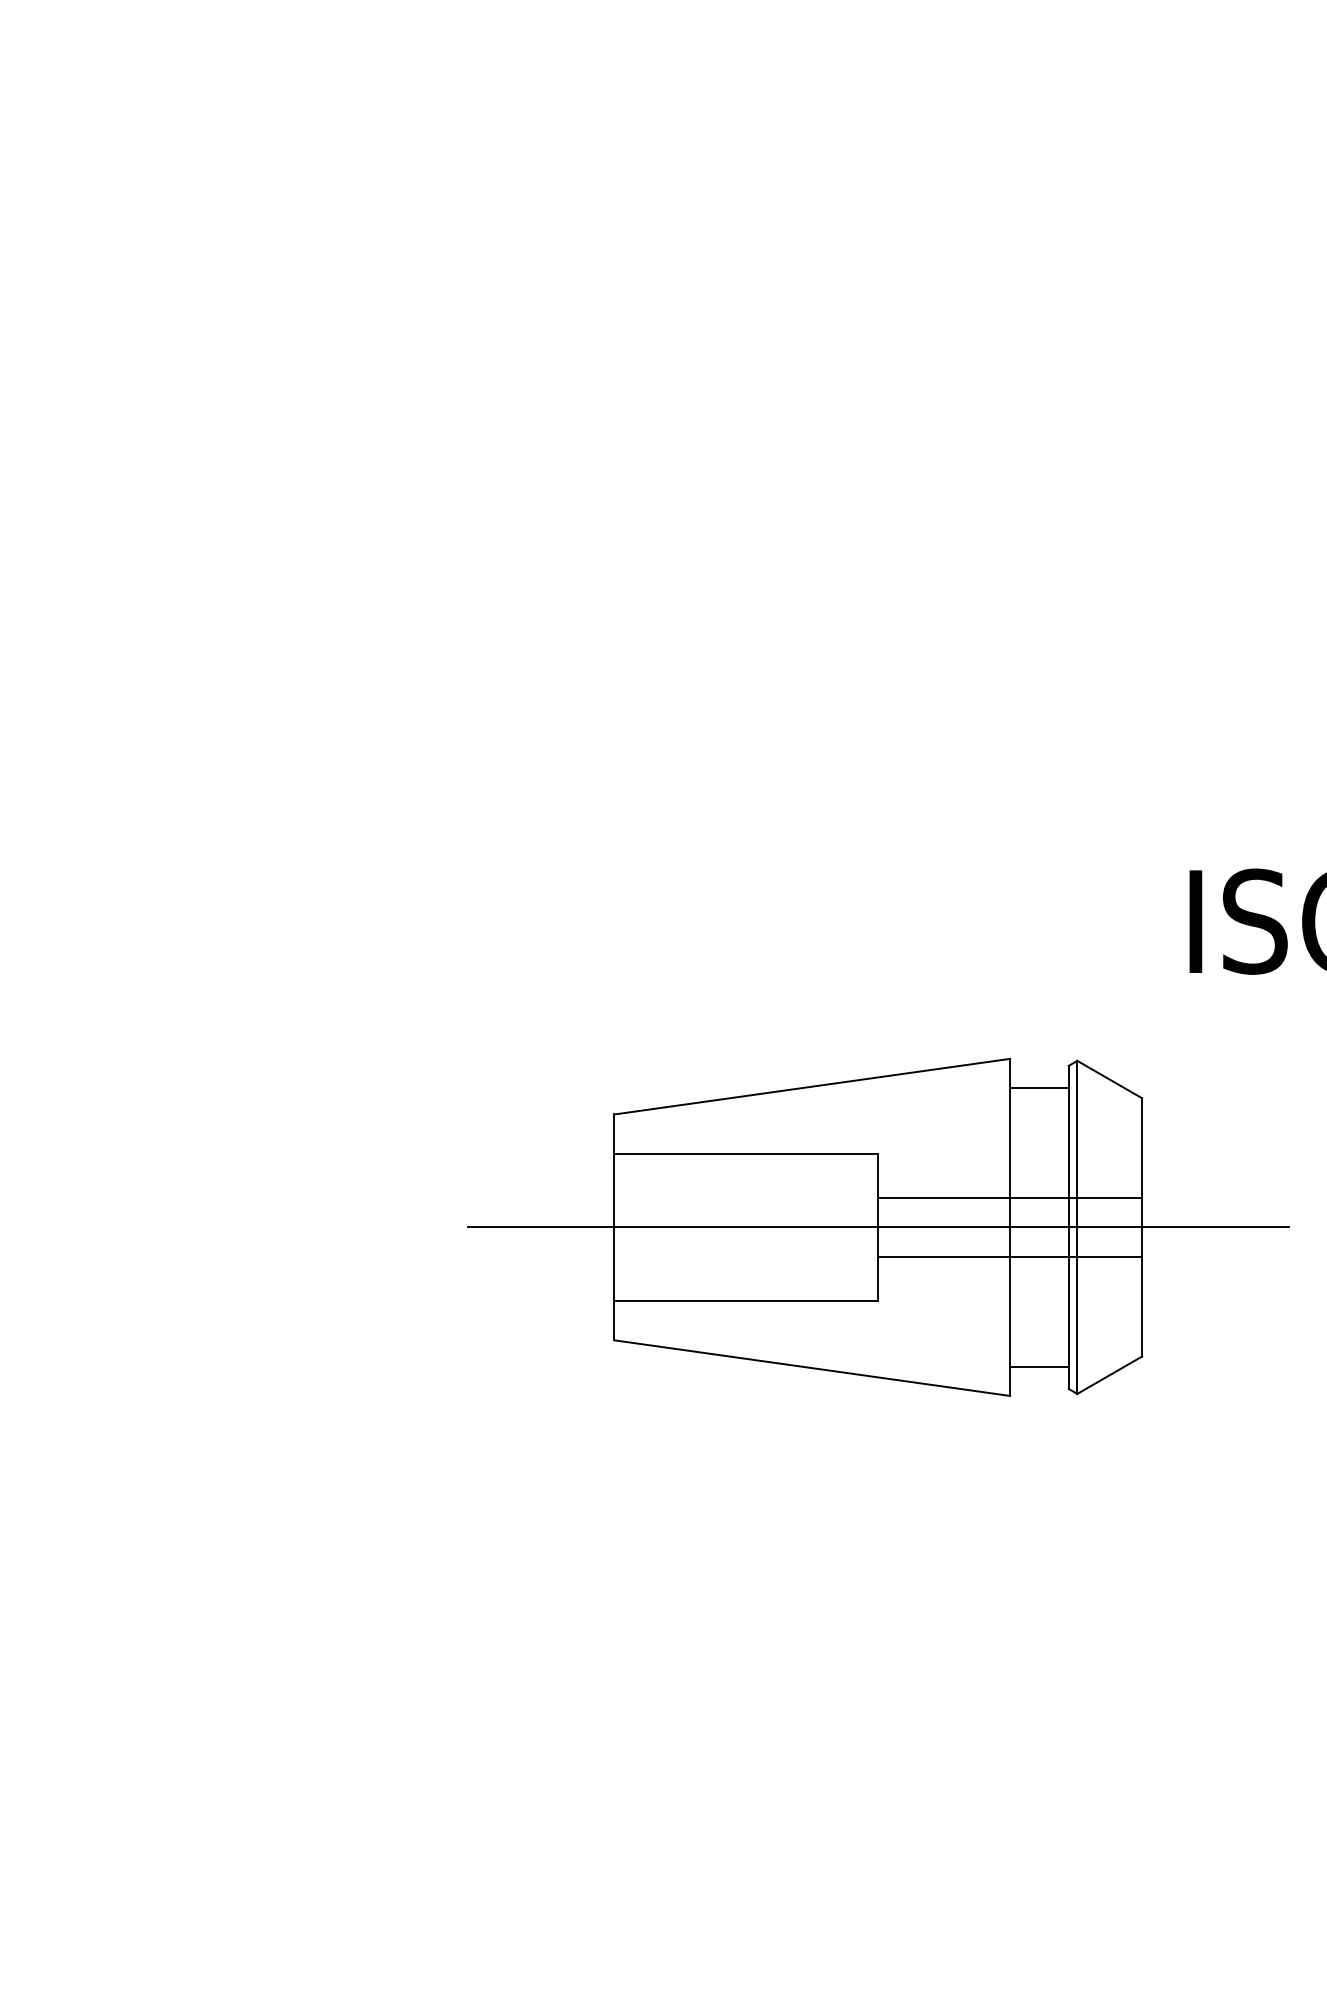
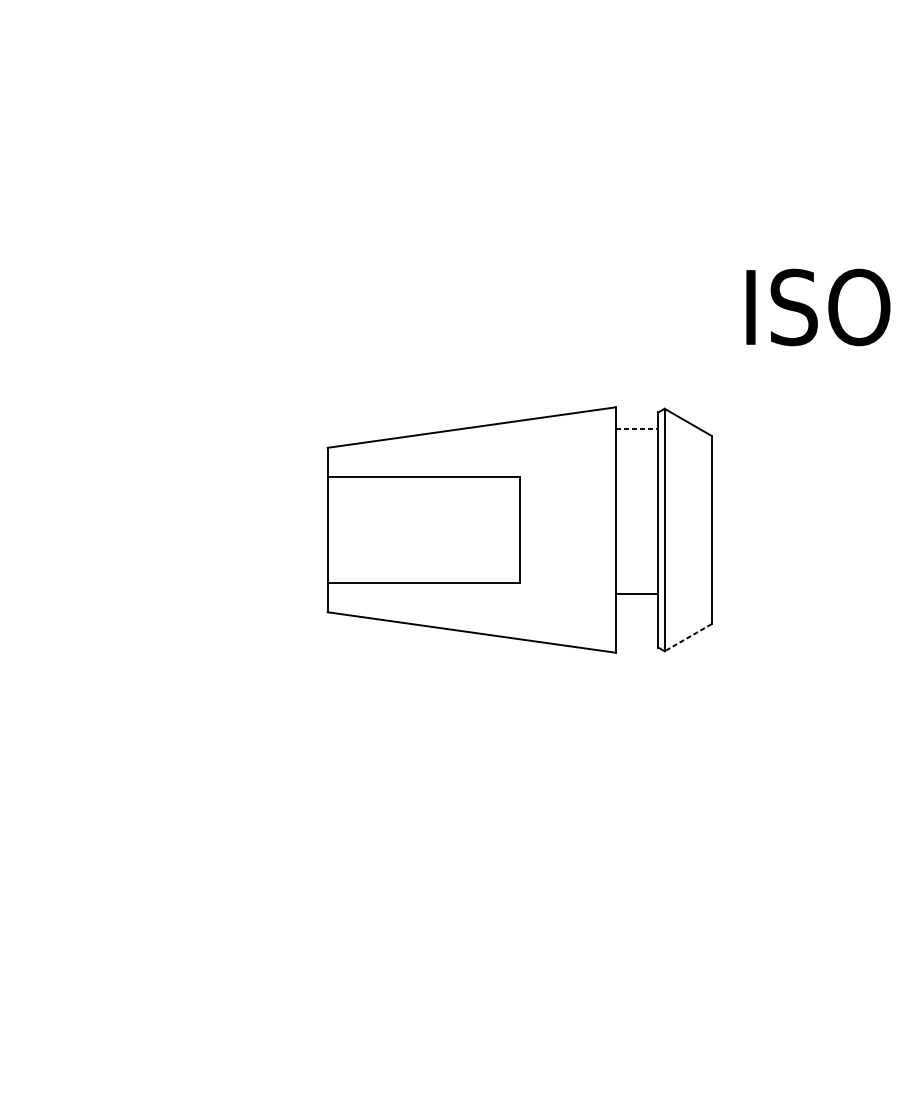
line: (1039, 1088) -> (637, 428), solid -> dashed
line: (1010, 1198) -> (616, 509), removed
line: (877, 1227) -> (519, 530), removed
line: (1010, 1256) -> (616, 551), removed
line: (1039, 1366) -> (637, 593), moved
line: (1109, 1375) -> (688, 637), solid -> dashed

